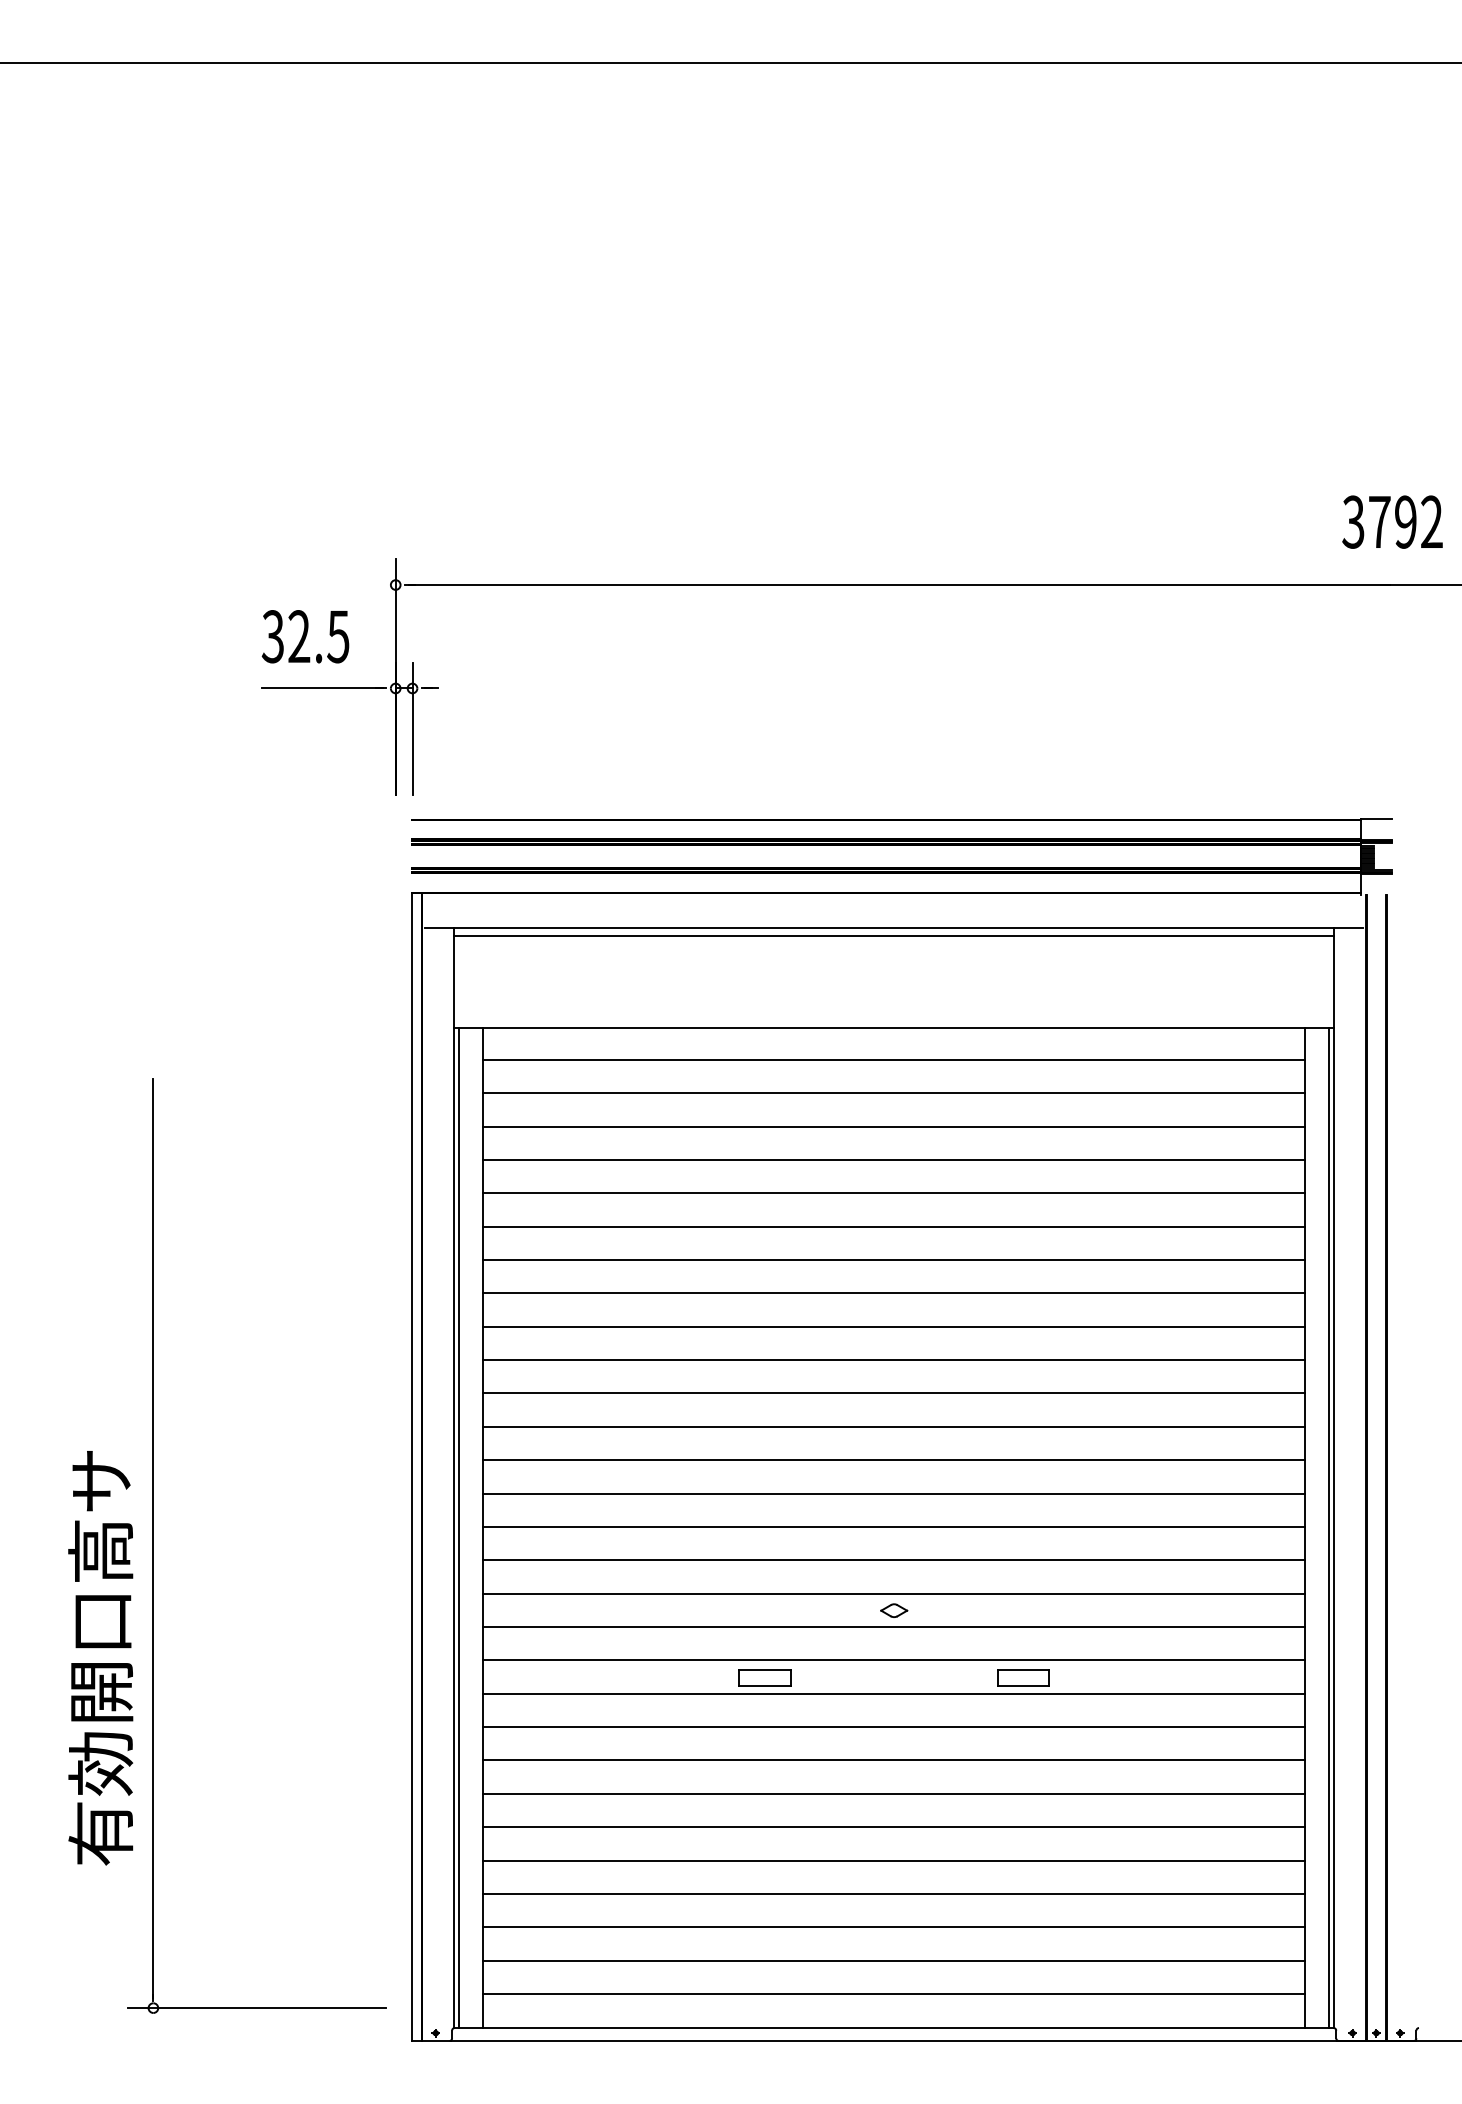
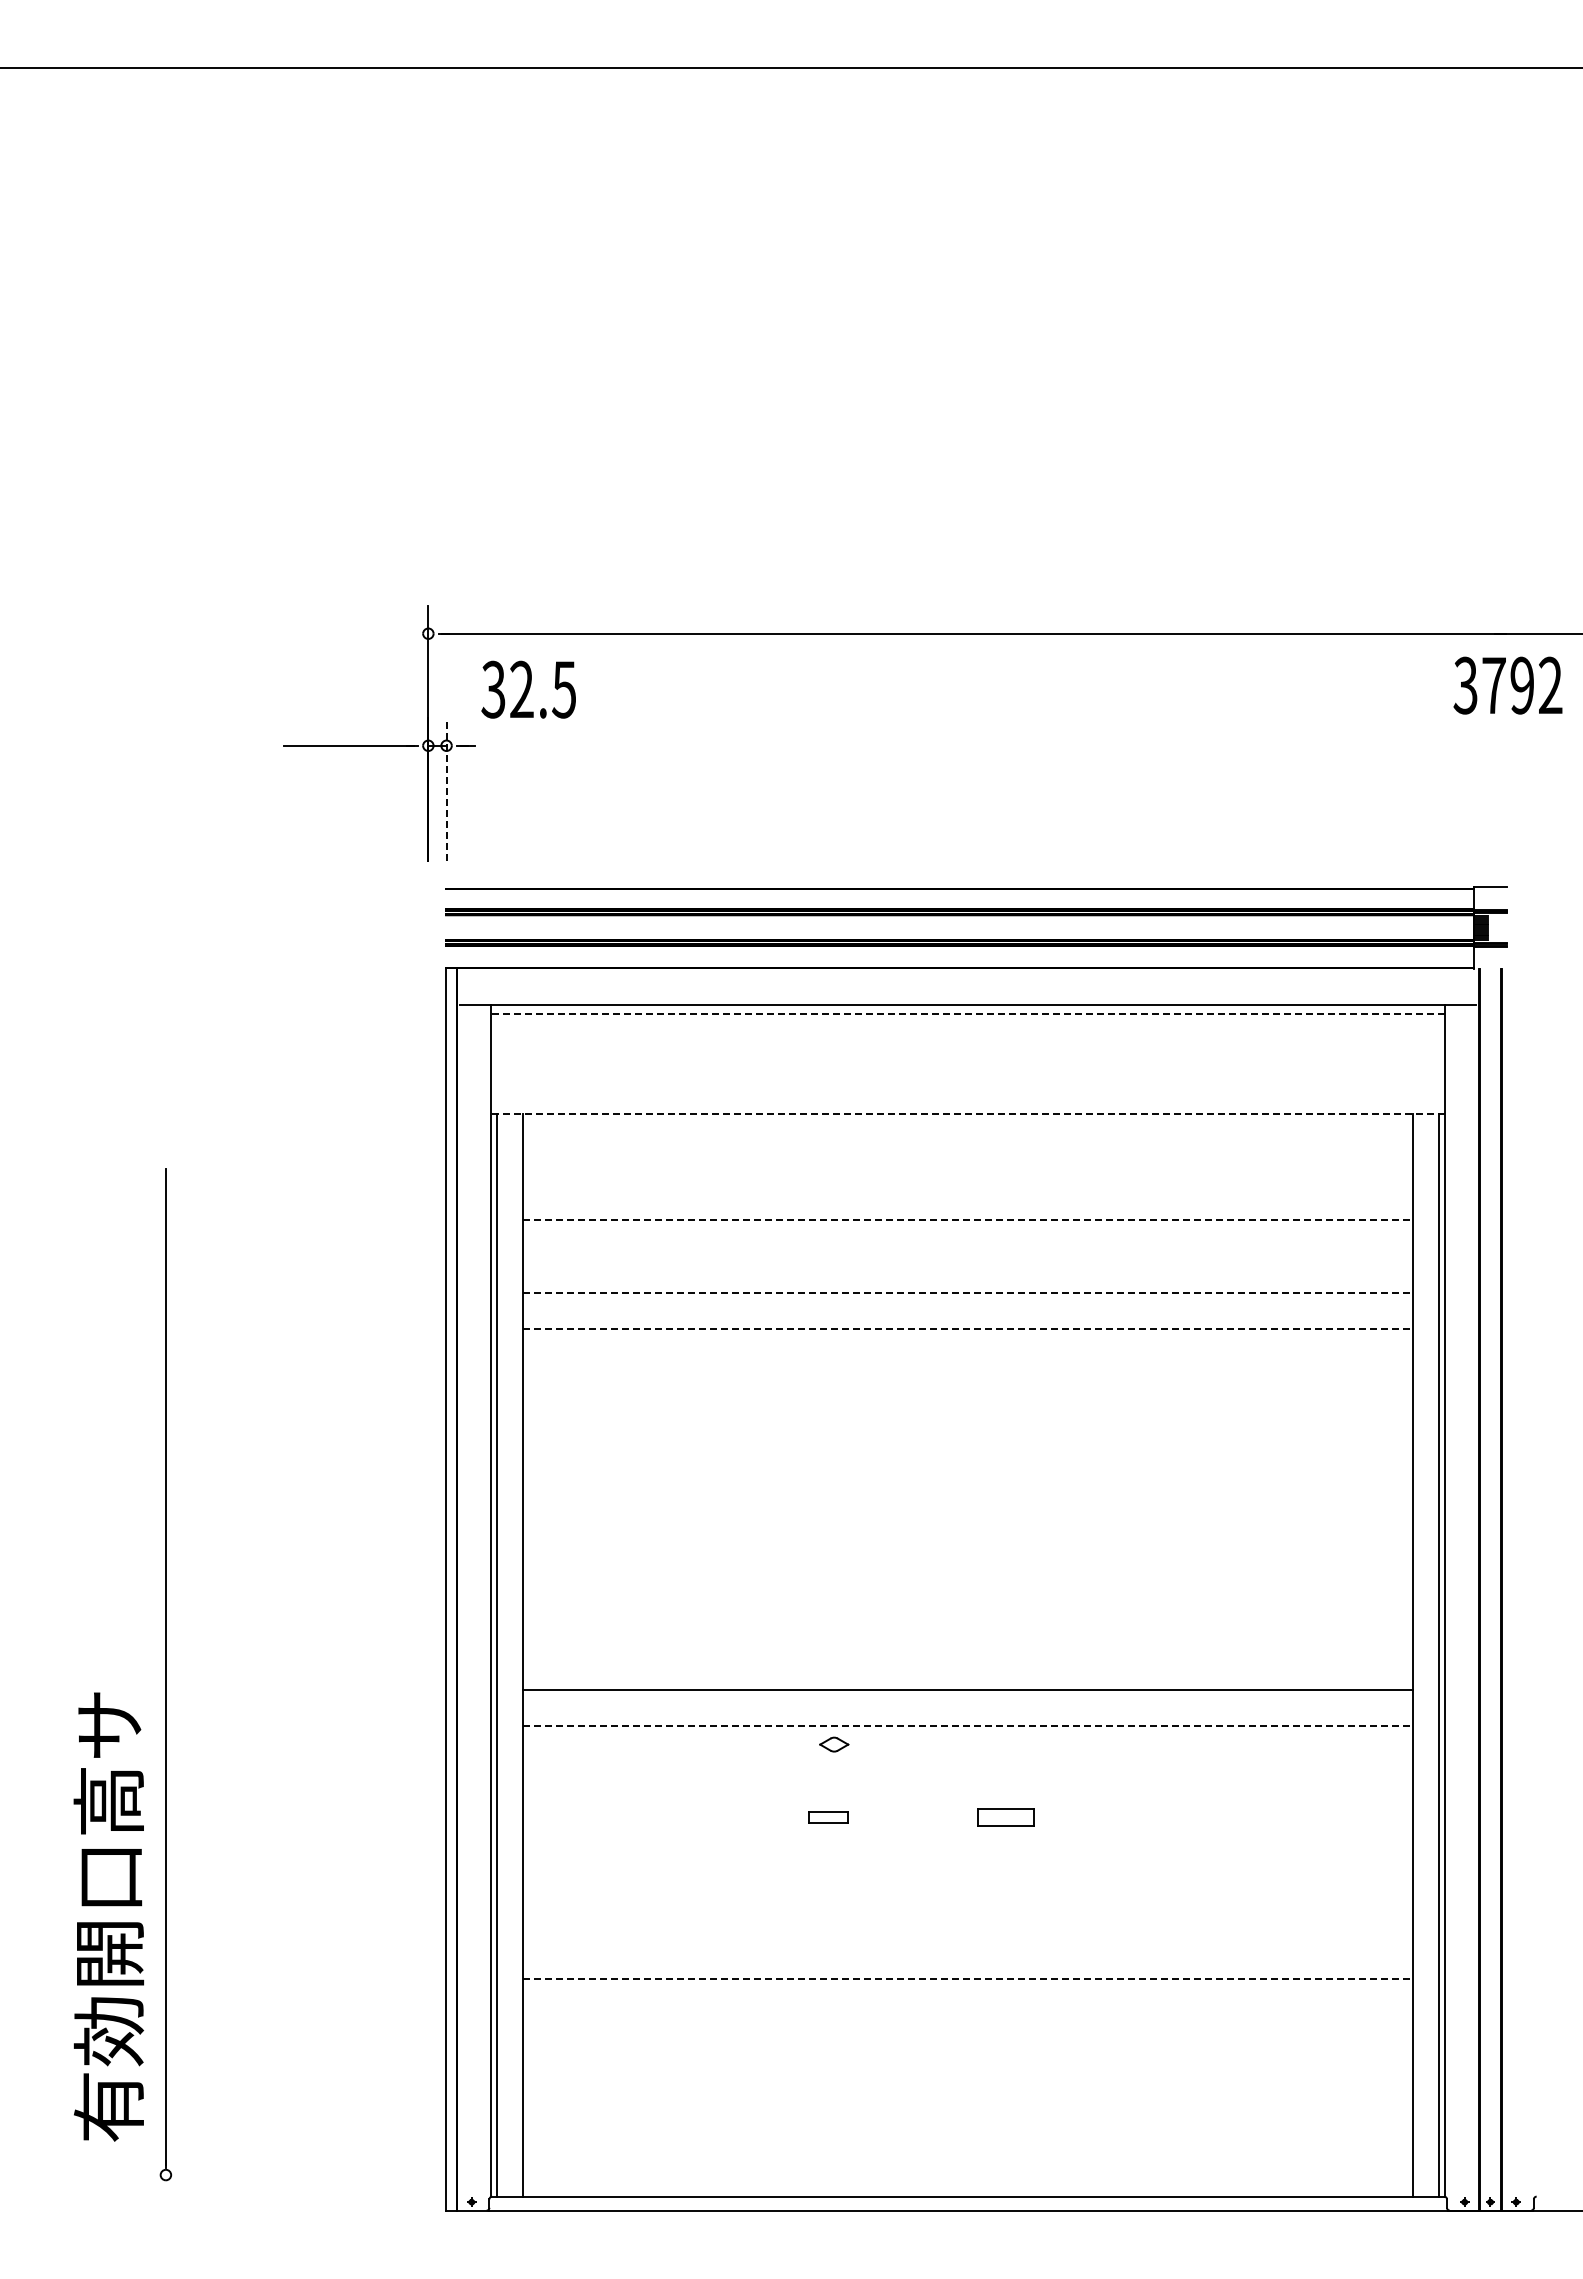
text: (1392, 522) -> (1507, 685), moved
text: (305, 636) -> (528, 689), moved
line: (412, 727) -> (446, 788), solid -> dashed
line: (893, 935) -> (967, 1013), solid -> dashed
line: (894, 1027) -> (968, 1113), solid -> dashed
line: (894, 1060) -> (968, 1148), removed
line: (894, 1093) -> (968, 1184), removed
line: (894, 1126) -> (968, 1220), solid -> dashed
line: (894, 1160) -> (968, 1256), removed
line: (894, 1193) -> (968, 1292), solid -> dashed
line: (894, 1226) -> (968, 1328), solid -> dashed
line: (894, 1259) -> (968, 1364), removed
line: (894, 1292) -> (968, 1400), removed
line: (894, 1327) -> (968, 1437), removed
line: (894, 1360) -> (968, 1473), removed
line: (894, 1393) -> (968, 1509), removed
line: (894, 1426) -> (968, 1545), removed
line: (894, 1460) -> (968, 1581), removed
line: (894, 1493) -> (968, 1617), removed
line: (894, 1526) -> (968, 1653), removed
line: (894, 1593) -> (968, 1726), solid -> dashed
part: (894, 1610) -> (834, 1744), moved
line: (894, 1627) -> (968, 1762), removed
text: (100, 1657) -> (108, 1916), moved
line: (894, 1660) -> (968, 1798), removed
part: (764, 1677) -> (827, 1817), size x0.7
part: (1022, 1677) -> (1005, 1817), moved
line: (894, 1693) -> (968, 1834), removed
line: (894, 1726) -> (968, 1870), removed
line: (894, 1760) -> (968, 1906), removed
line: (894, 1793) -> (968, 1942), removed
line: (894, 1827) -> (968, 1979), solid -> dashed
line: (894, 1860) -> (968, 2015), removed
line: (894, 1894) -> (968, 2051), removed
line: (894, 1927) -> (968, 2087), removed
line: (894, 1960) -> (968, 2123), removed
line: (894, 1993) -> (968, 2159), removed
line: (256, 2008) -> (277, 2175), removed

